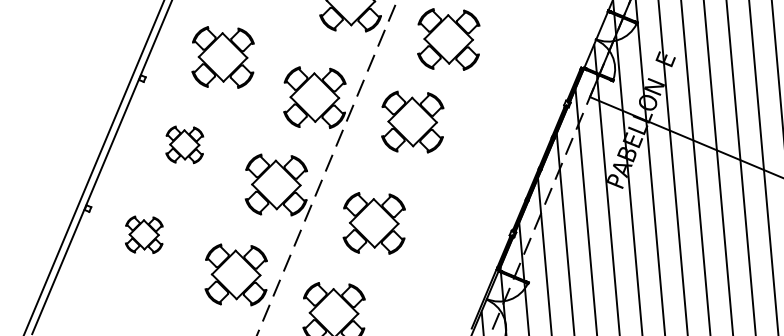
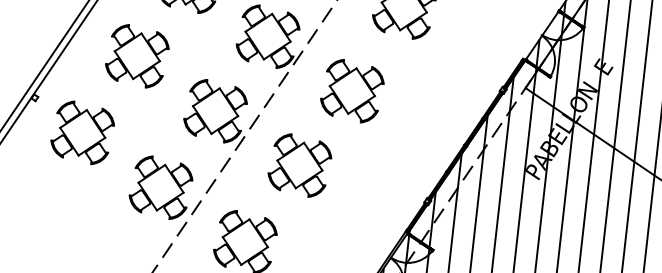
part: (412, 121) -> (352, 90), moved
part: (184, 144) -> (137, 55), size x1.67
part: (143, 234) -> (81, 132), size x1.67

